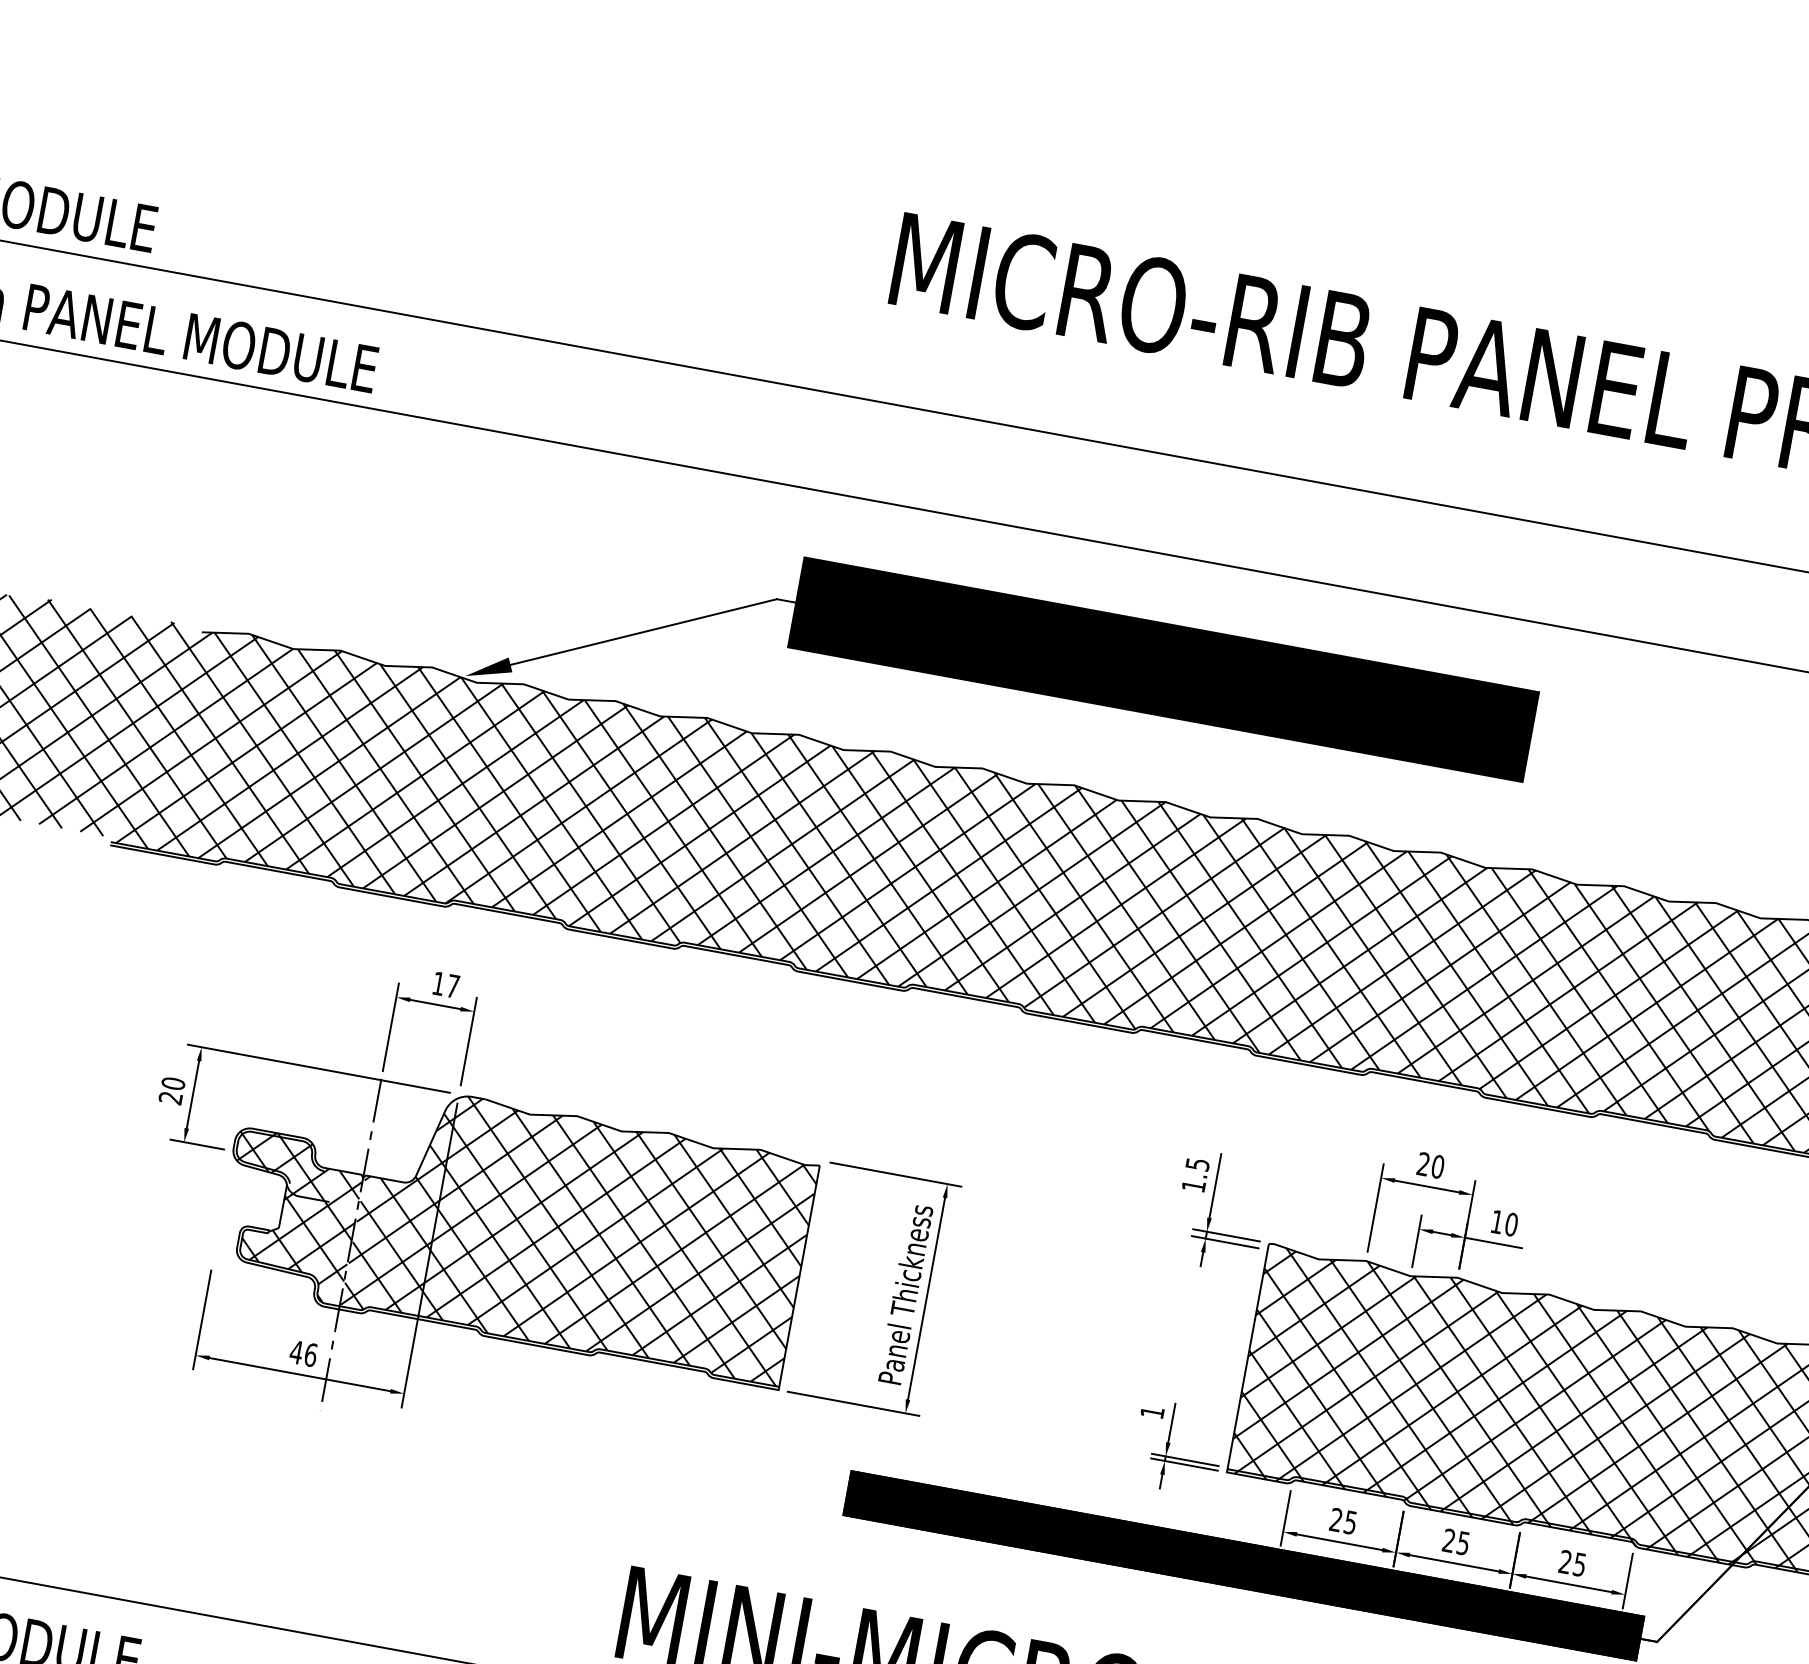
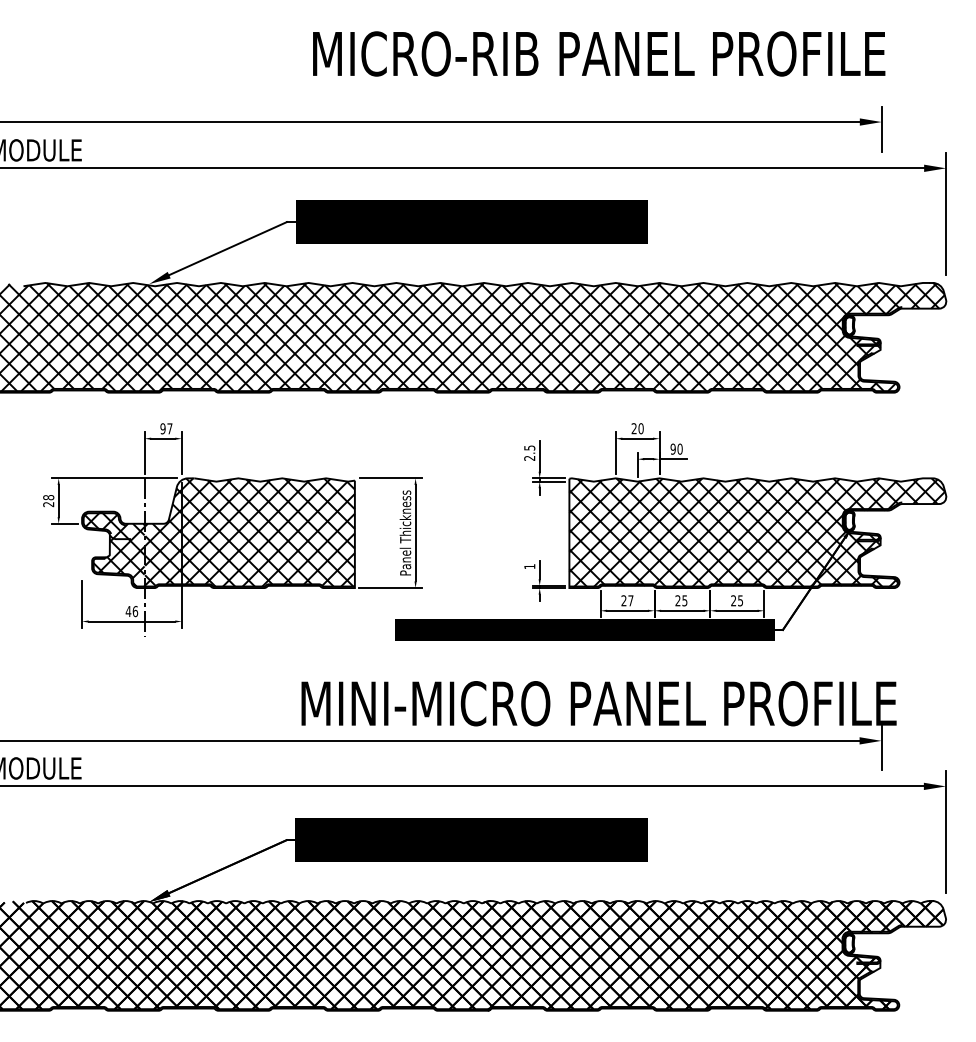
text: (437, 982) -> (162, 428), 17 -> 97
text: (173, 1083) -> (48, 497), 20 -> 28
text: (1193, 1186) -> (529, 458), 1.5 -> 2.5
text: (1495, 1220) -> (672, 448), 10 -> 90
text: (1349, 1521) -> (630, 600), 25 -> 27

